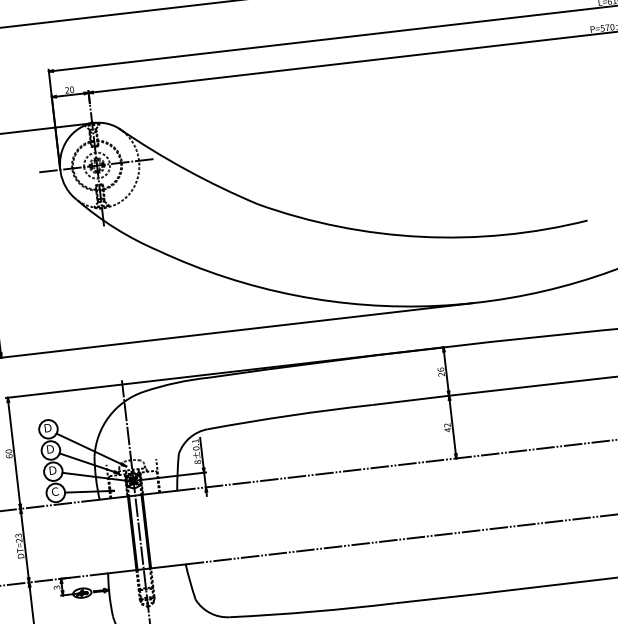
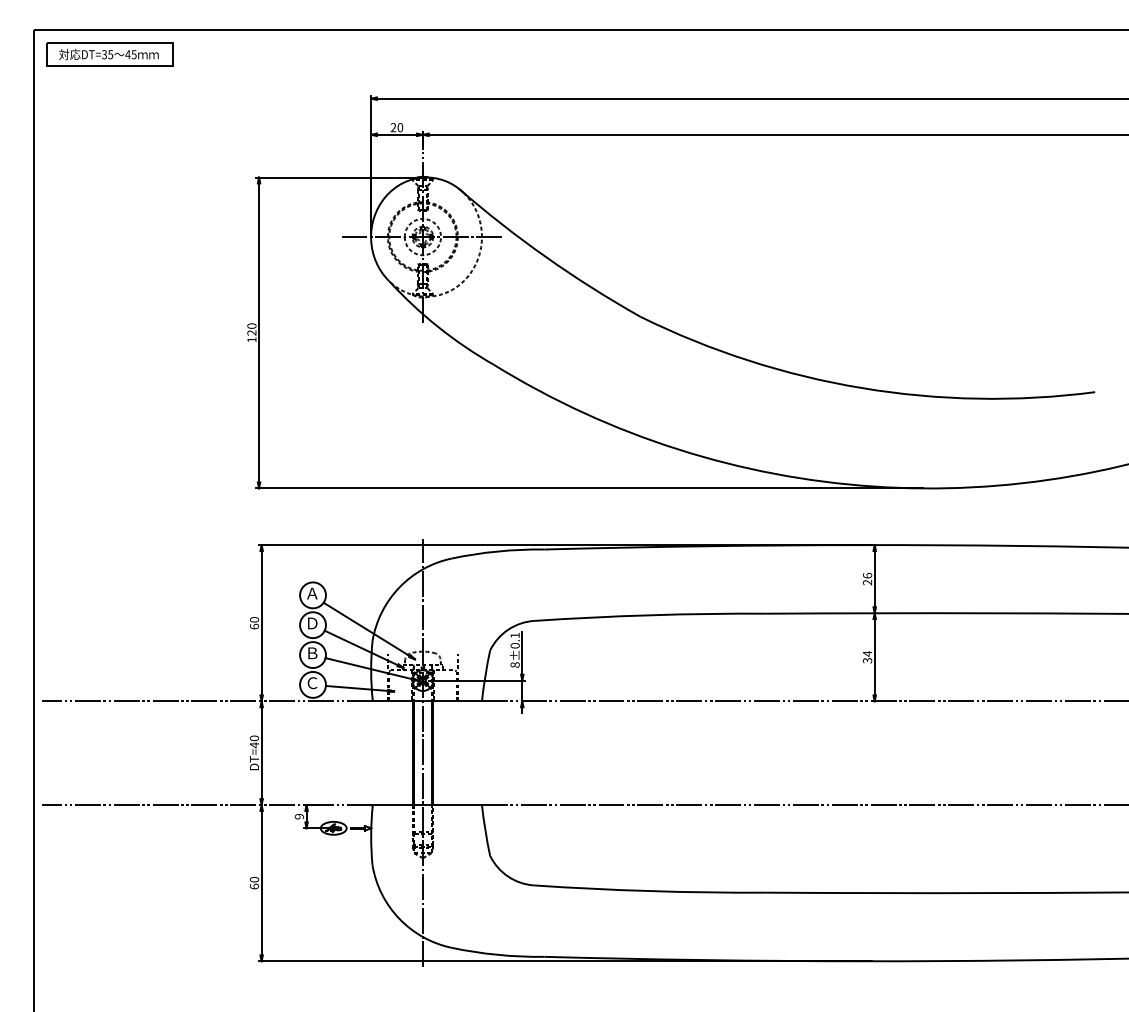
text: (447, 427) -> (867, 656), 42 -> 34
text: (47, 428) -> (312, 593), Ｄ -> Ａ
text: (52, 470) -> (312, 653), Ｄ -> Ｂ
text: (18, 538) -> (253, 741), DT=23 -> DT=40
text: (57, 587) -> (299, 816), 3 -> 9

